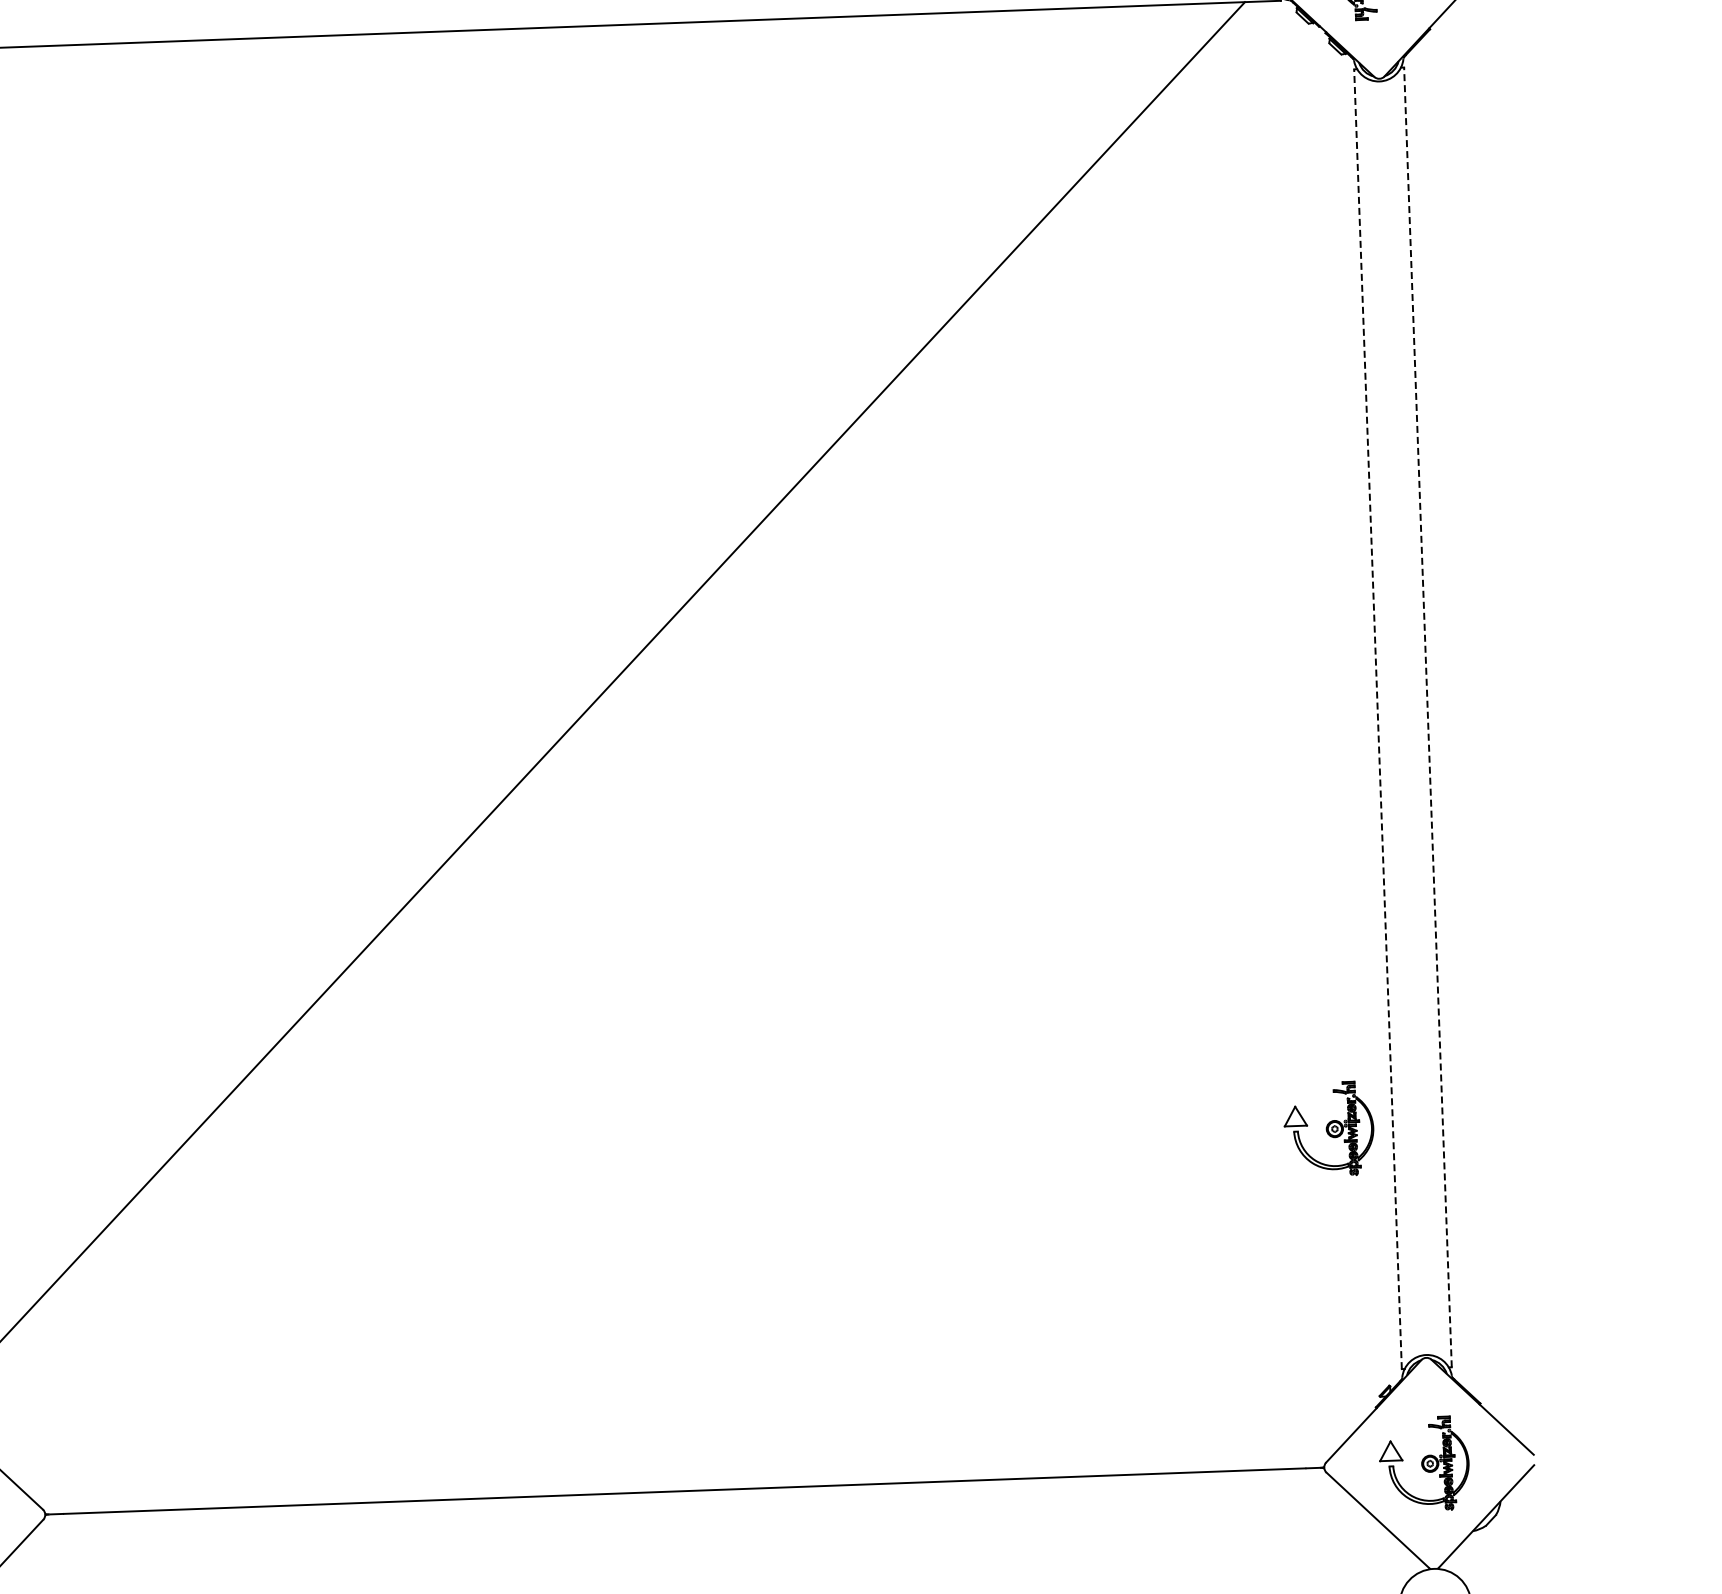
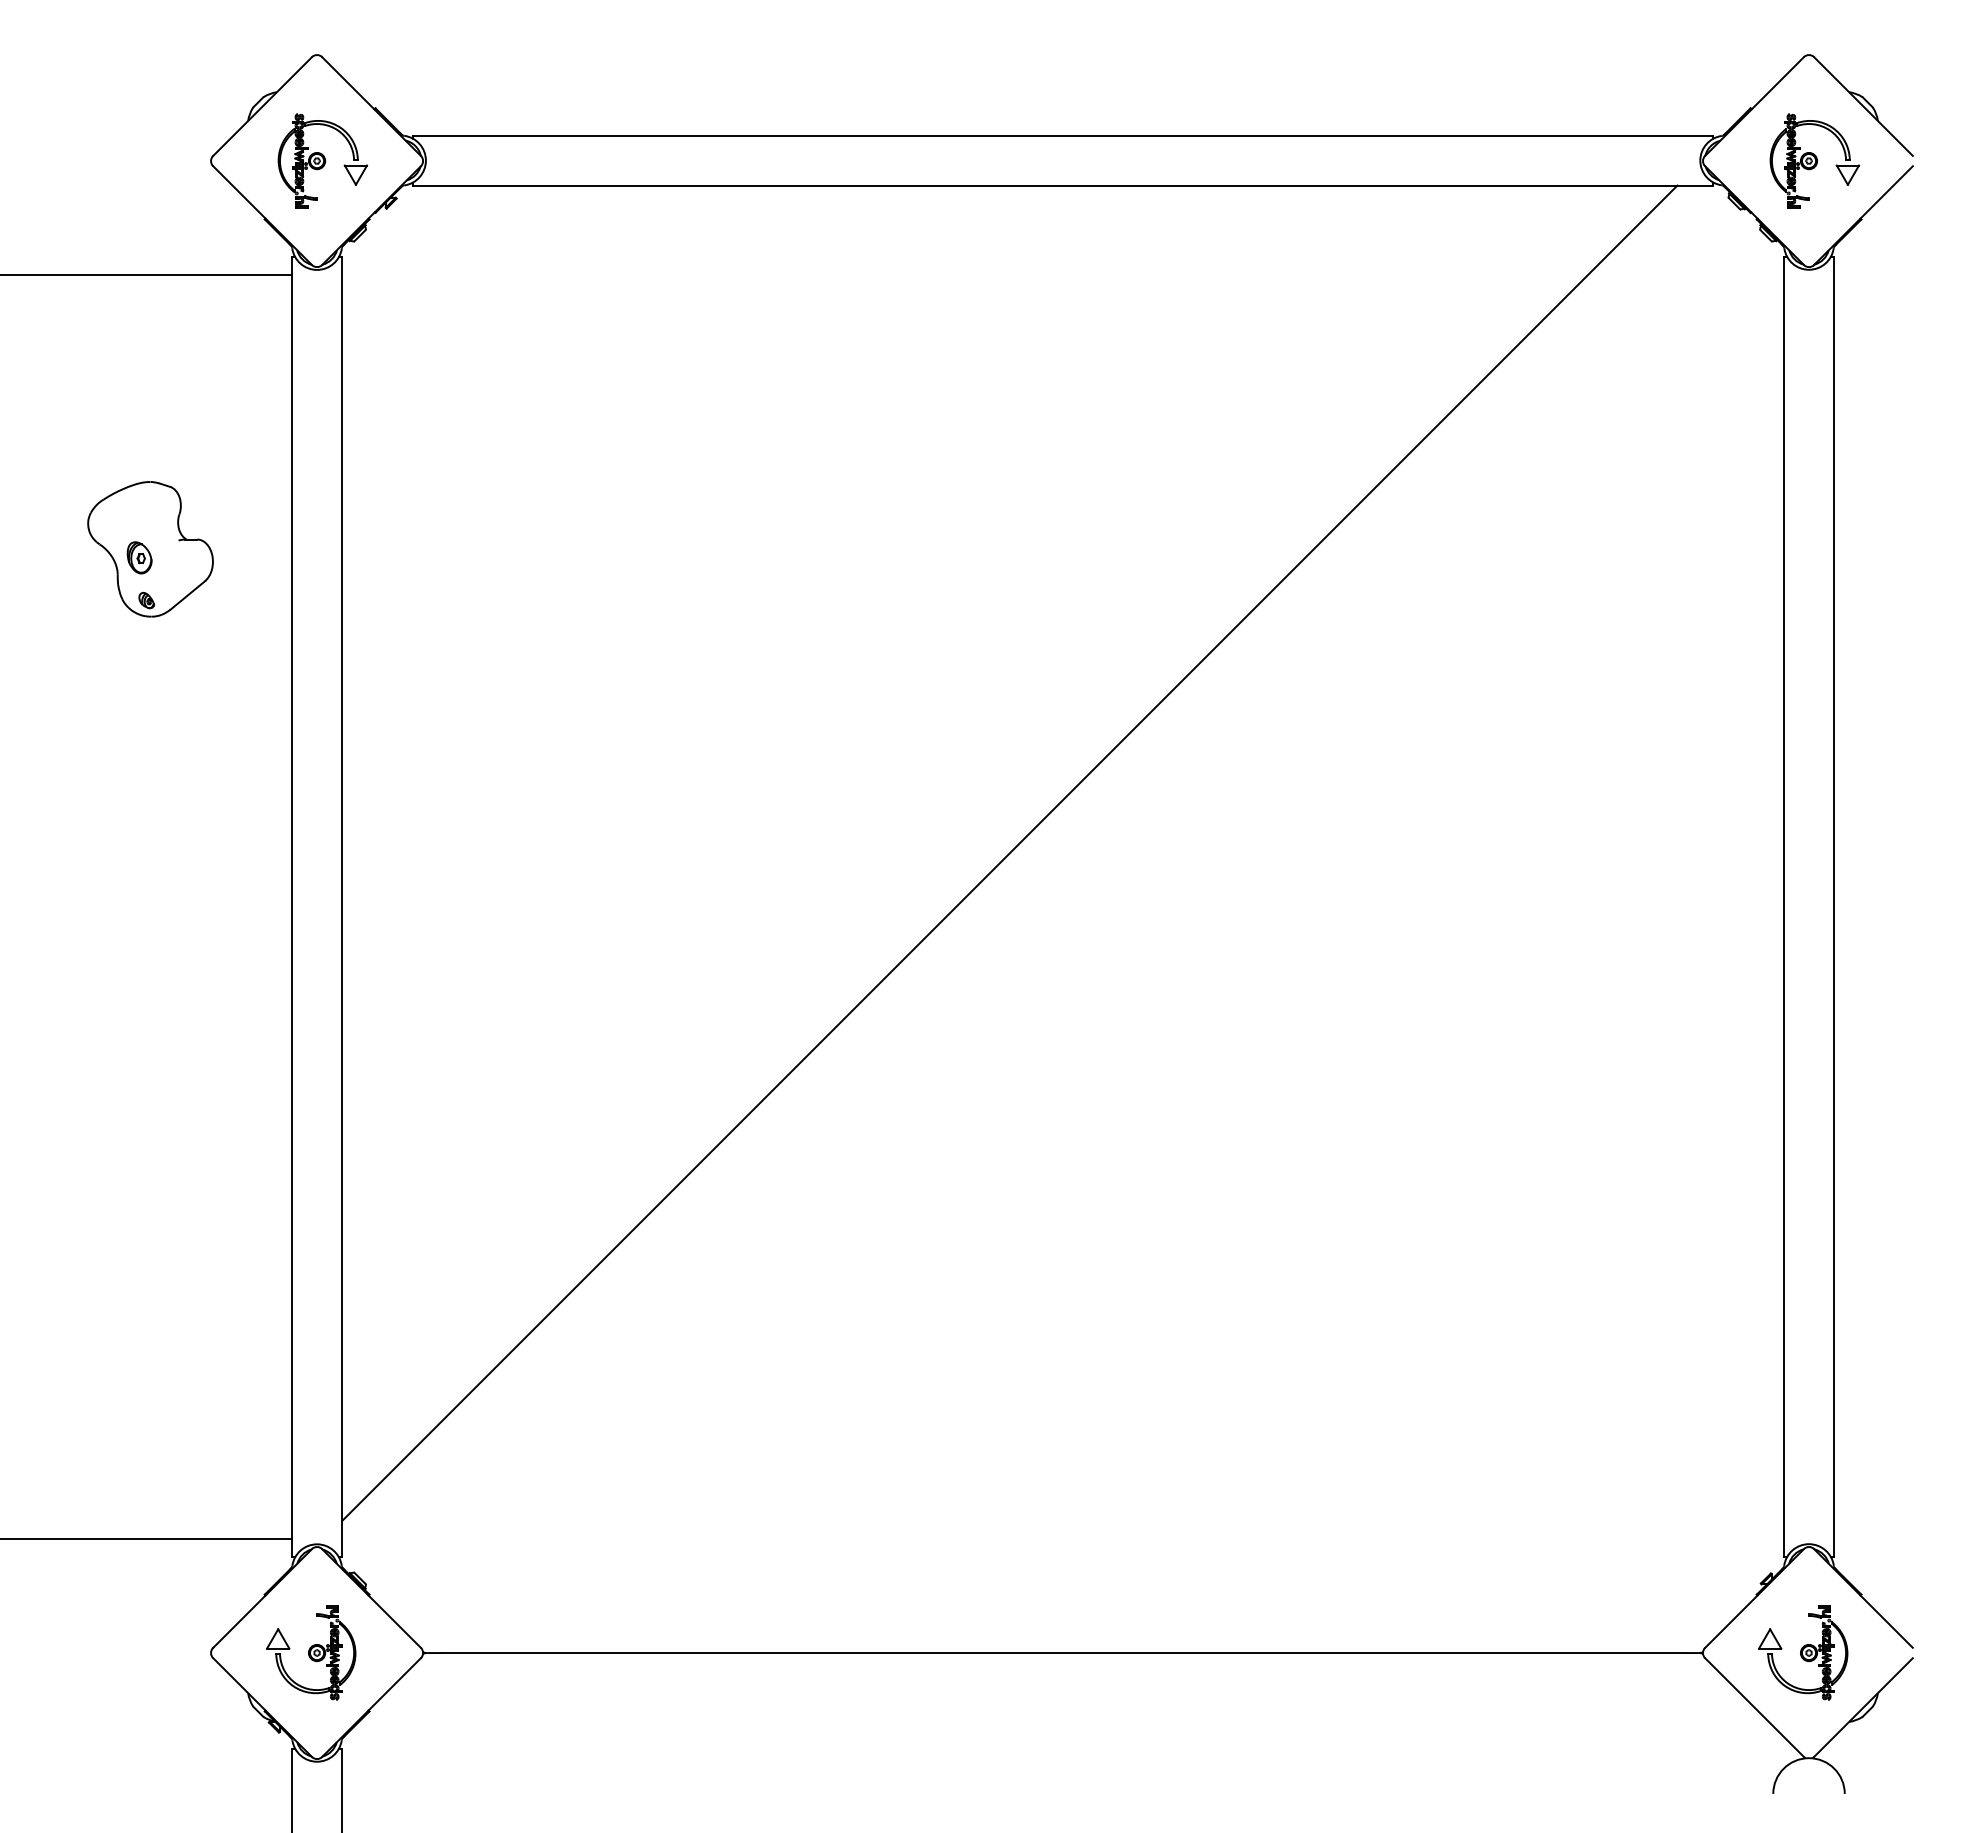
line: (1428, 716) -> (1834, 906), dashed -> solid
line: (1378, 718) -> (1784, 906), dashed -> solid
part: (1329, 1128) -> (1720, 1314), removed

